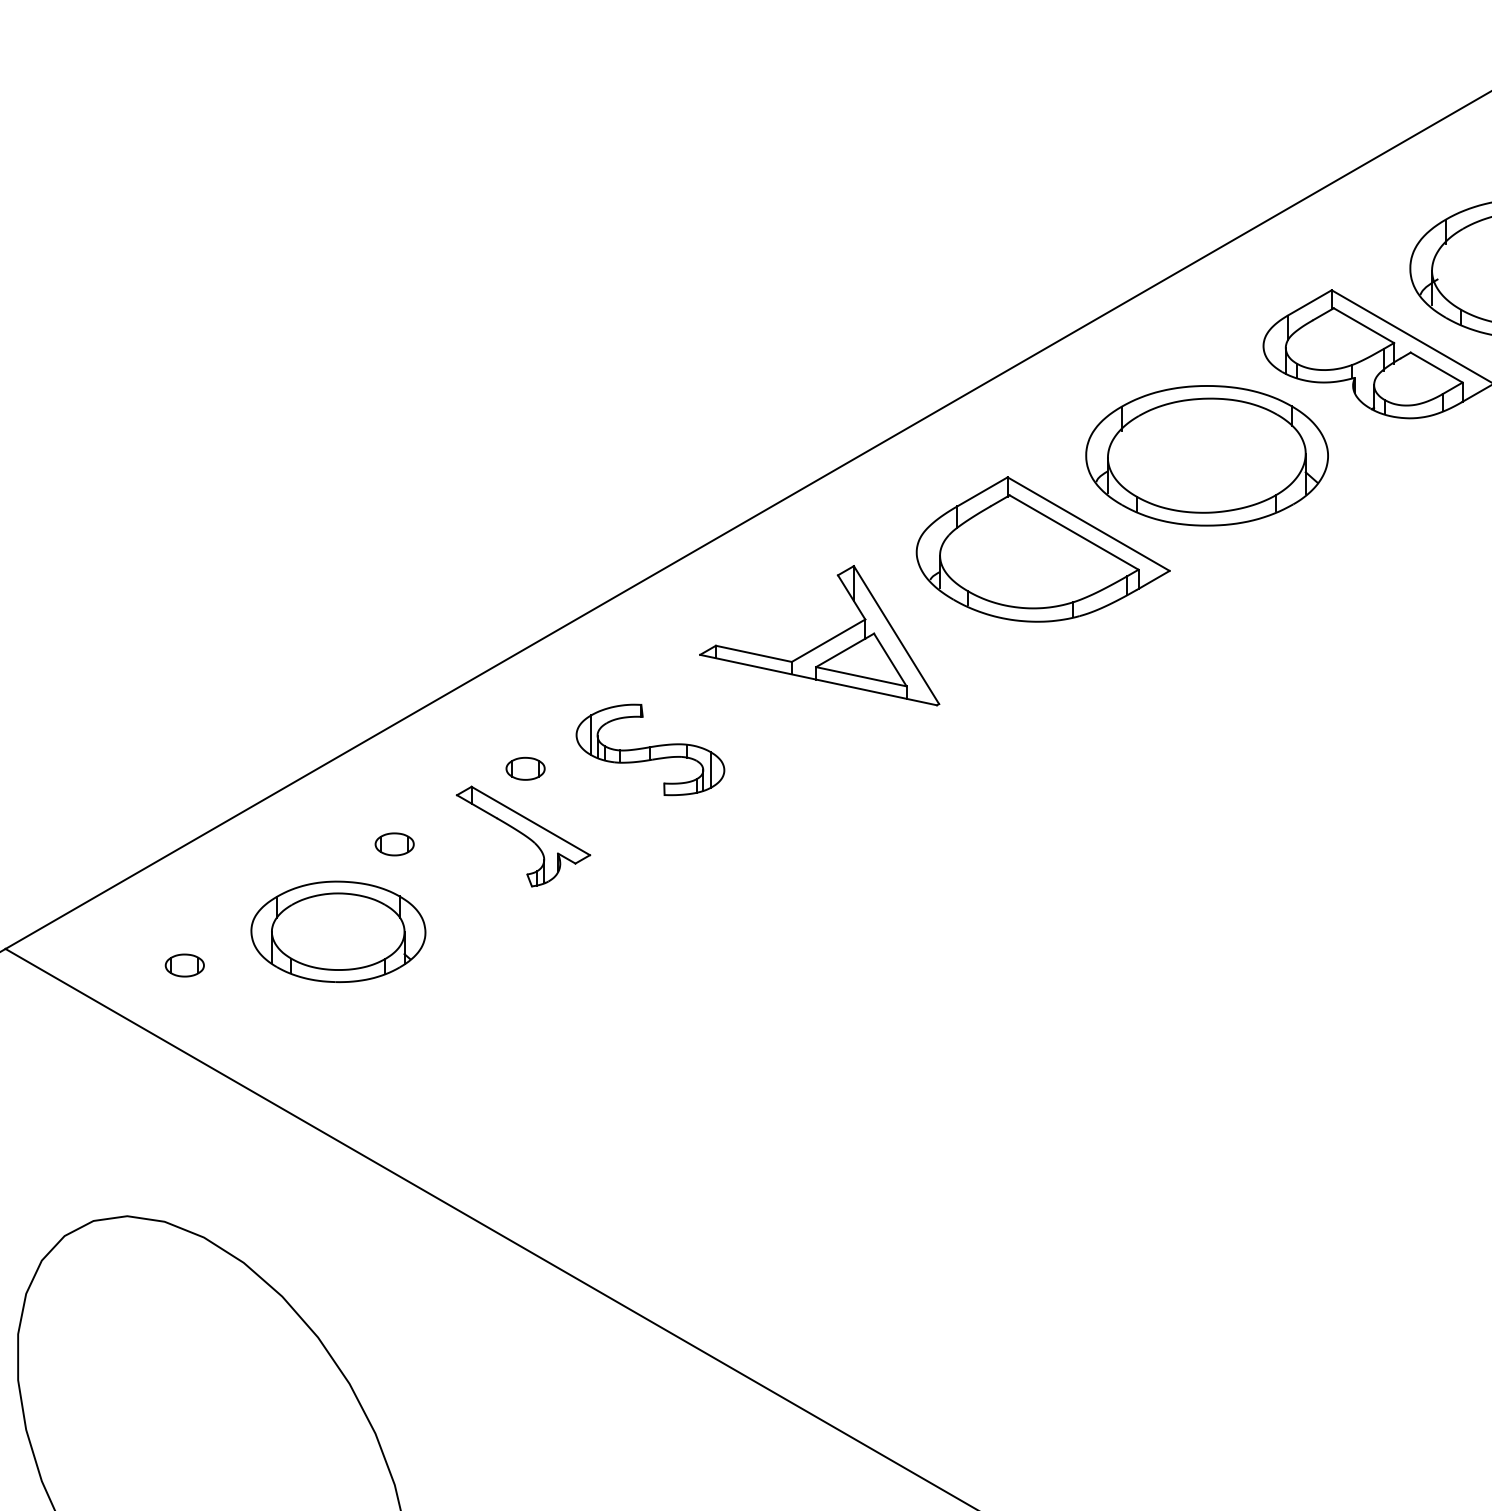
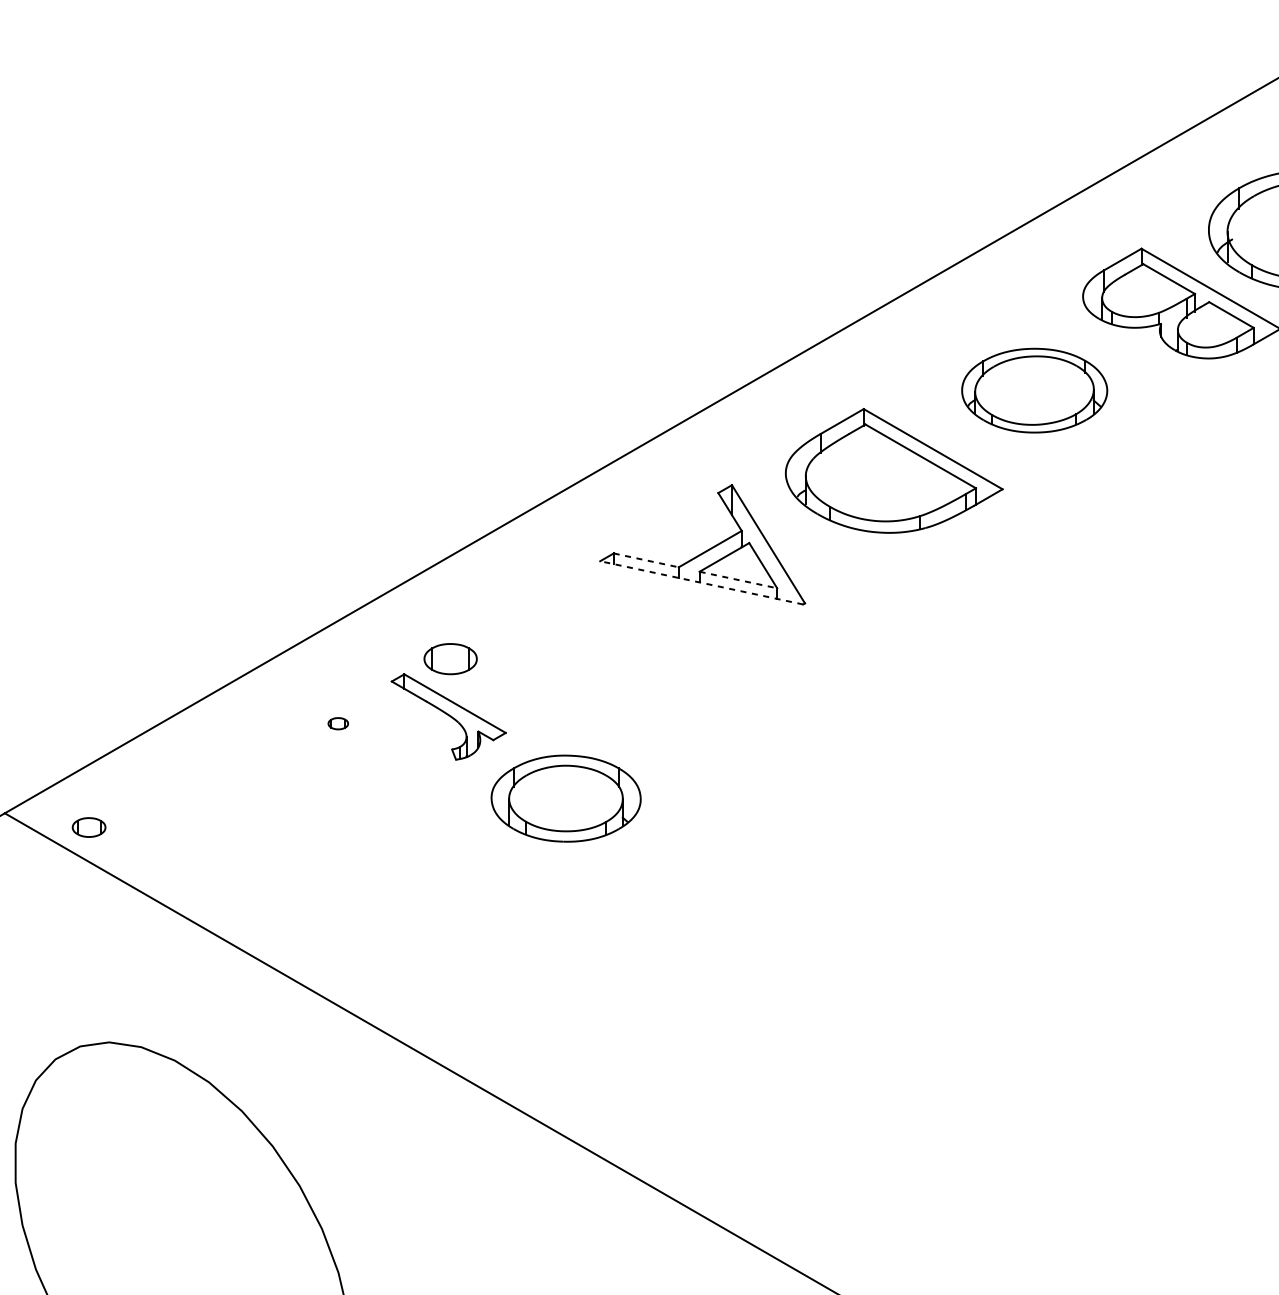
part: (1206, 455) -> (1034, 390), size x0.7
line: (753, 653) -> (645, 560), solid -> dashed
line: (861, 676) -> (738, 579), solid -> dashed
line: (818, 679) -> (701, 582), solid -> dashed
part: (650, 749) -> (557, 642), removed
part: (525, 768) -> (450, 658), size x1.6
part: (394, 844) -> (338, 723), size x0.6
part: (338, 931) -> (566, 798), moved
part: (184, 965) -> (88, 827), moved

